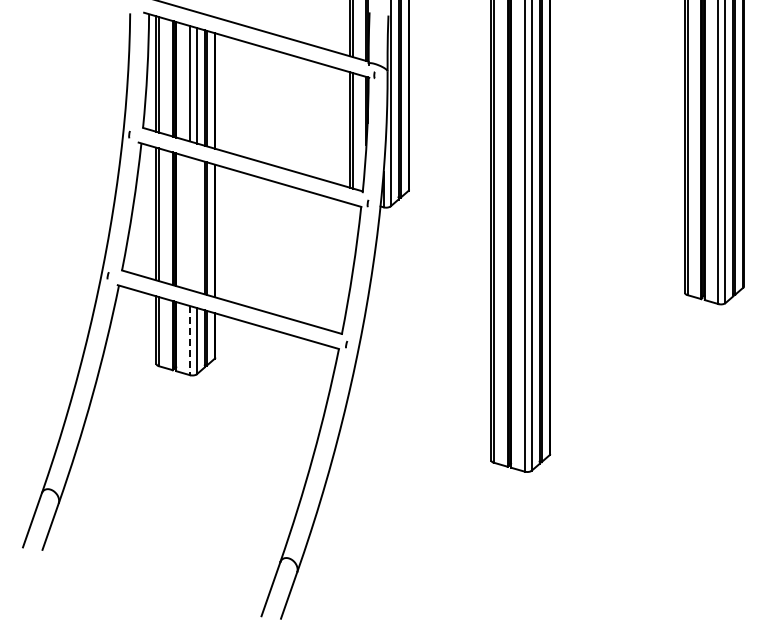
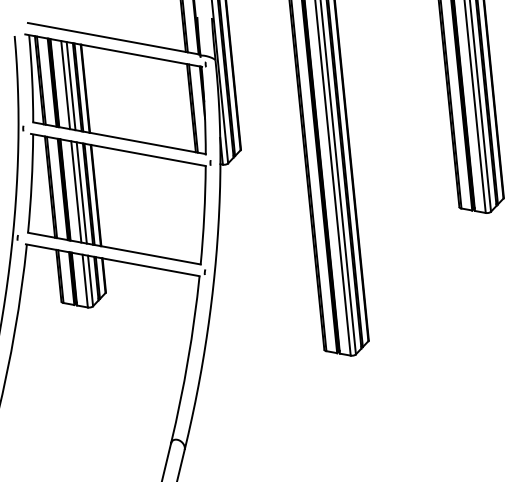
line: (189, 223) -> (75, 191), added
line: (196, 225) -> (81, 192), added
line: (189, 340) -> (84, 281), dashed -> solid

